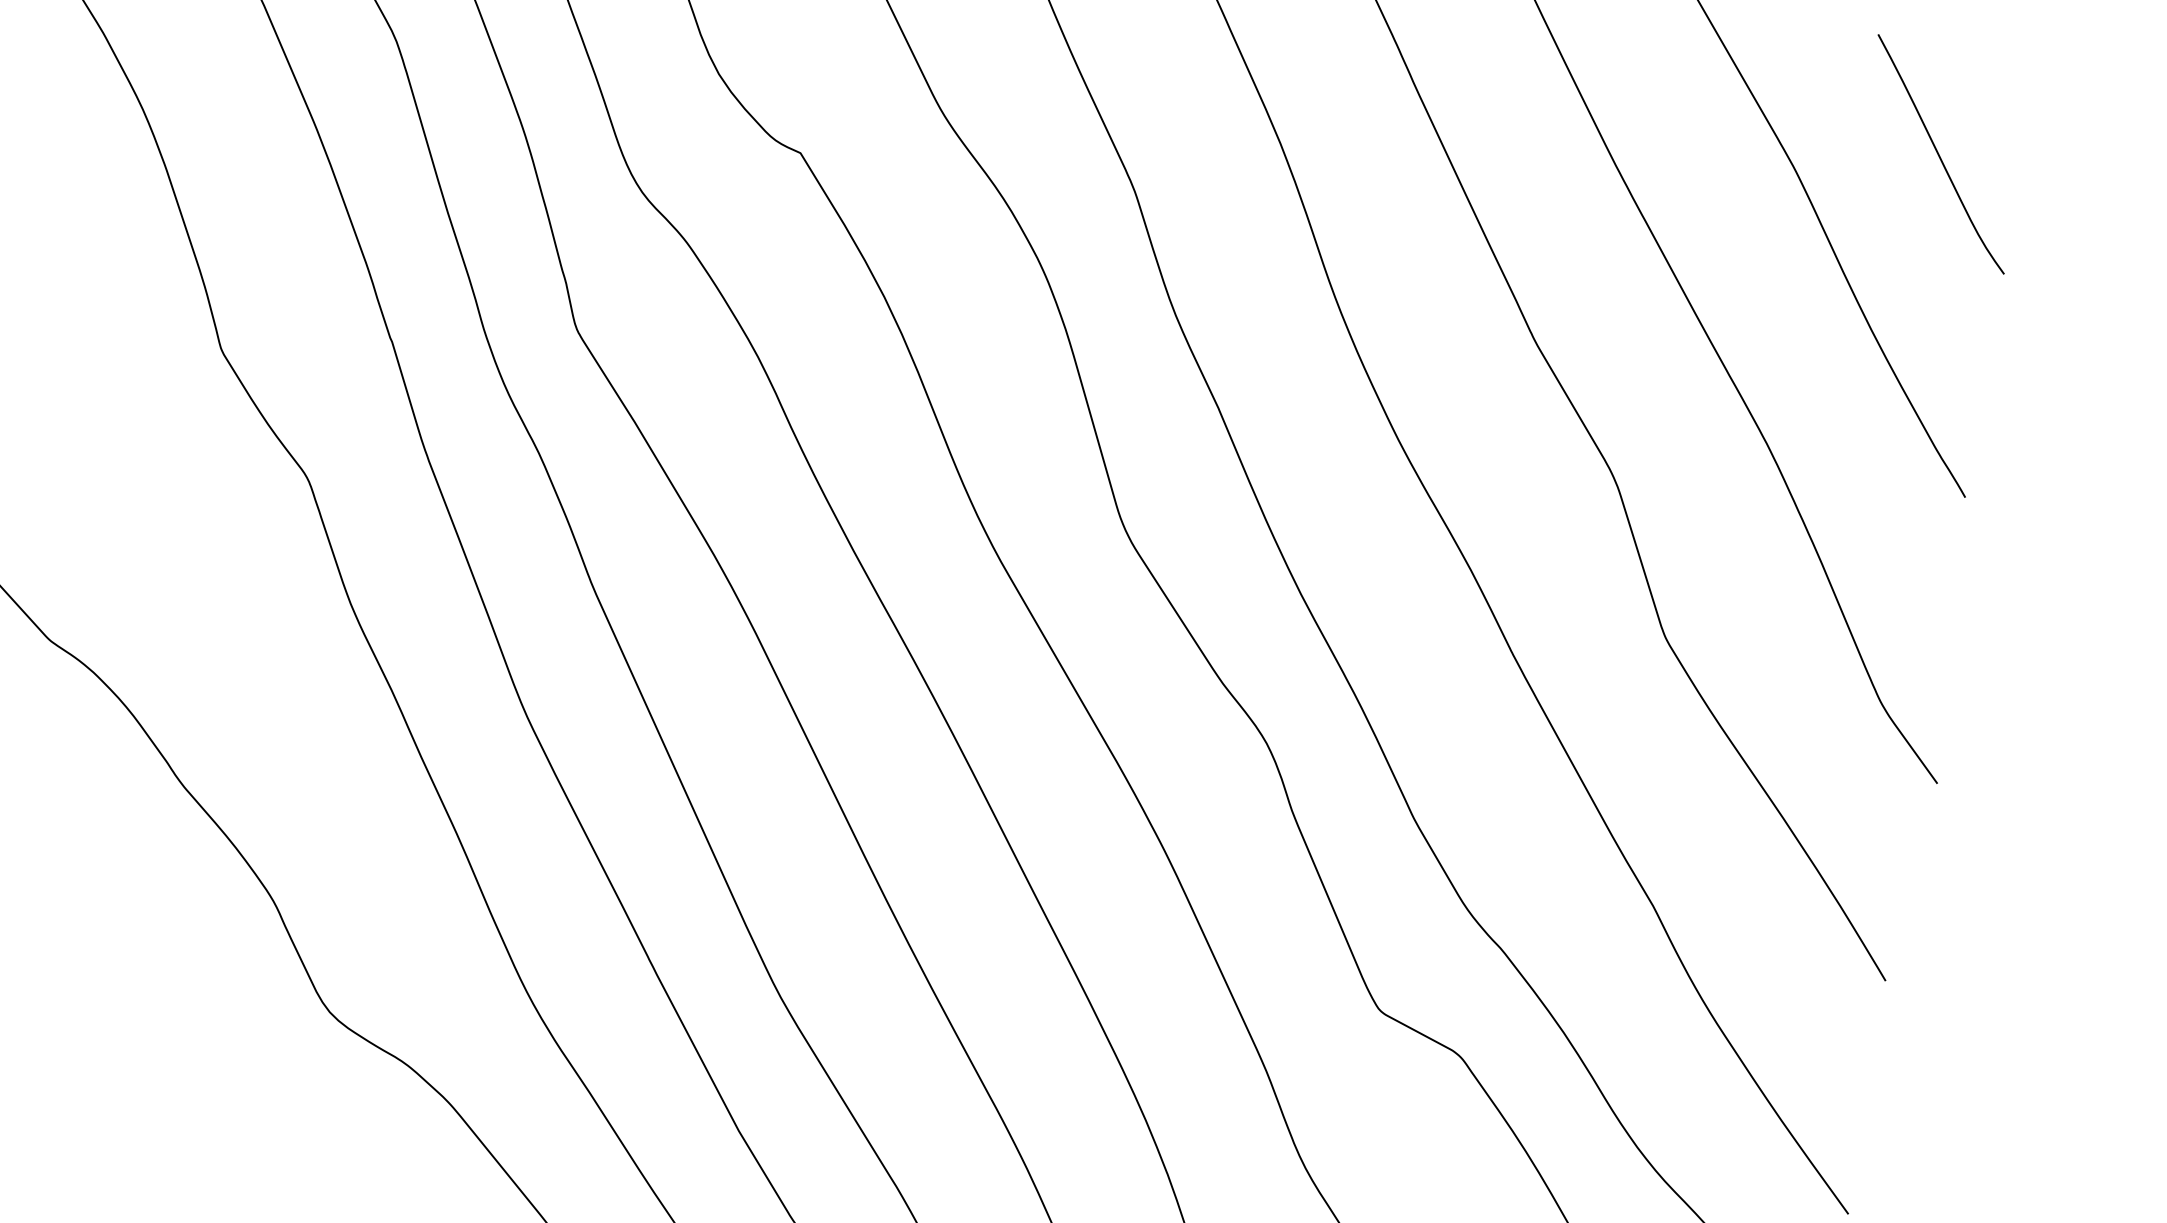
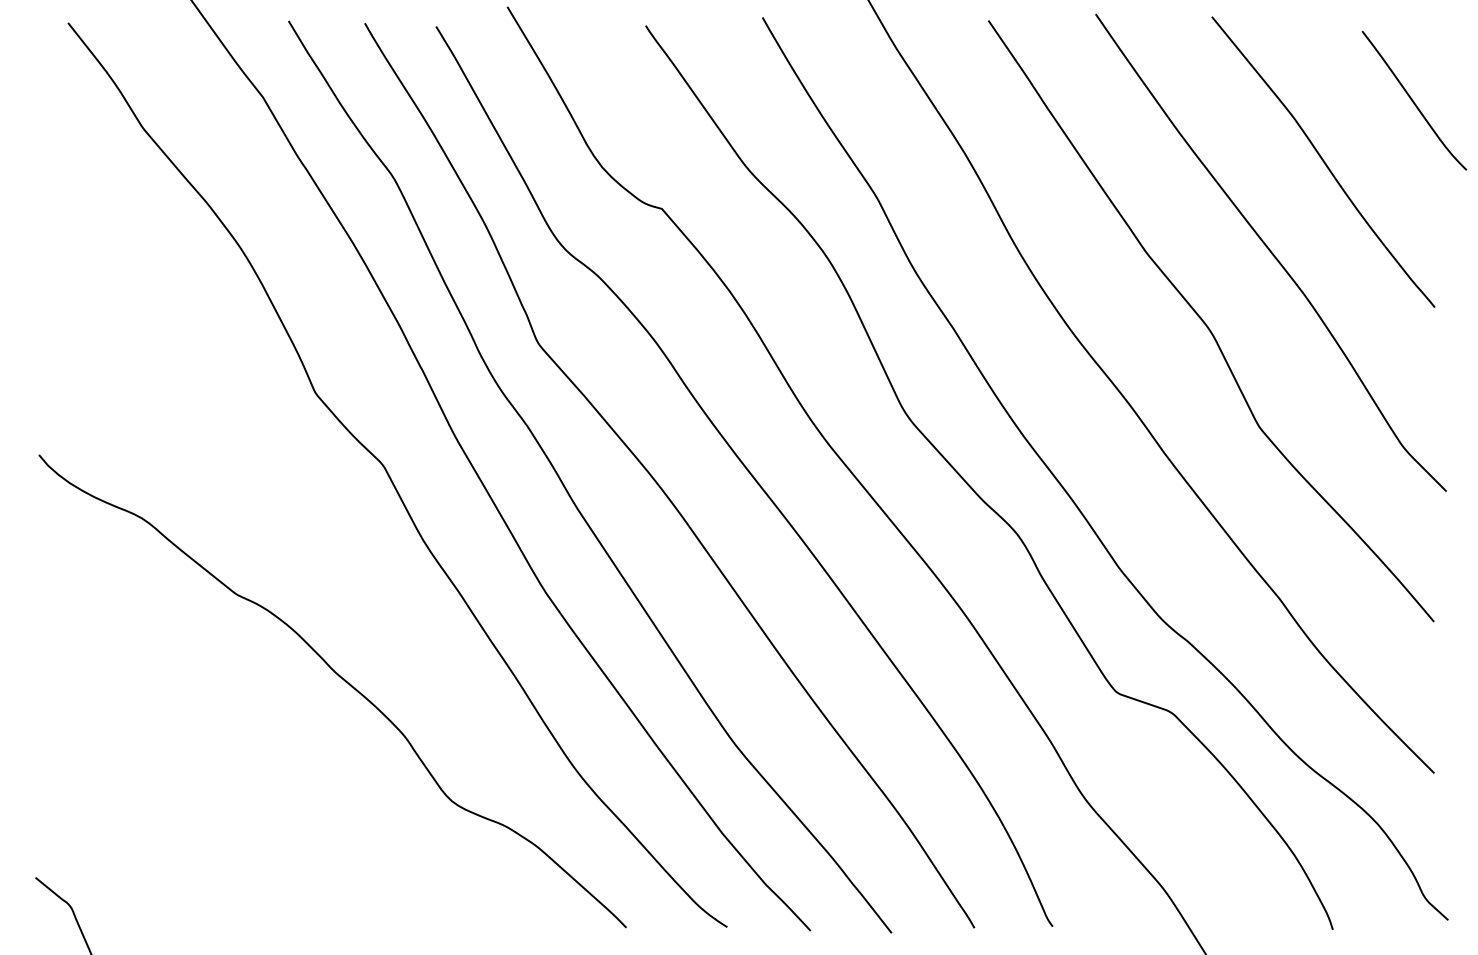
curve: (1939, 153) -> (1413, 100), moved

